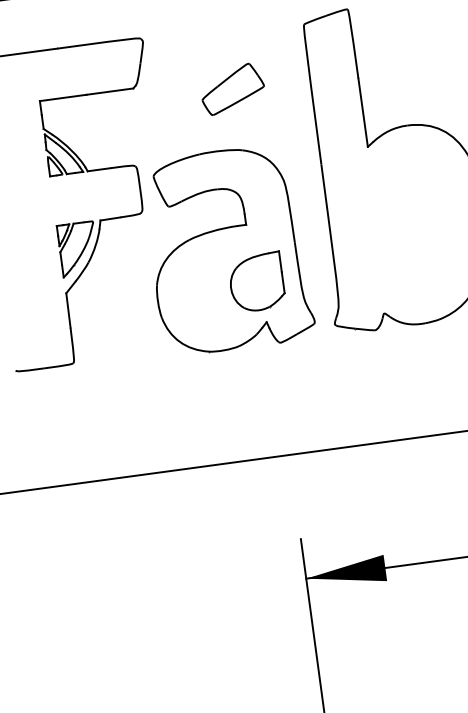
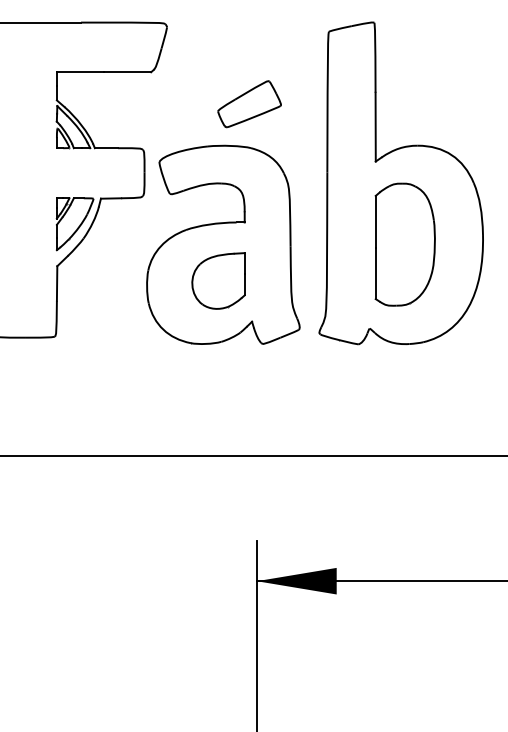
part: (232, 89) -> (249, 104), moved
part: (407, 225) -> (404, 244), added
part: (256, 281) -> (218, 280), moved

